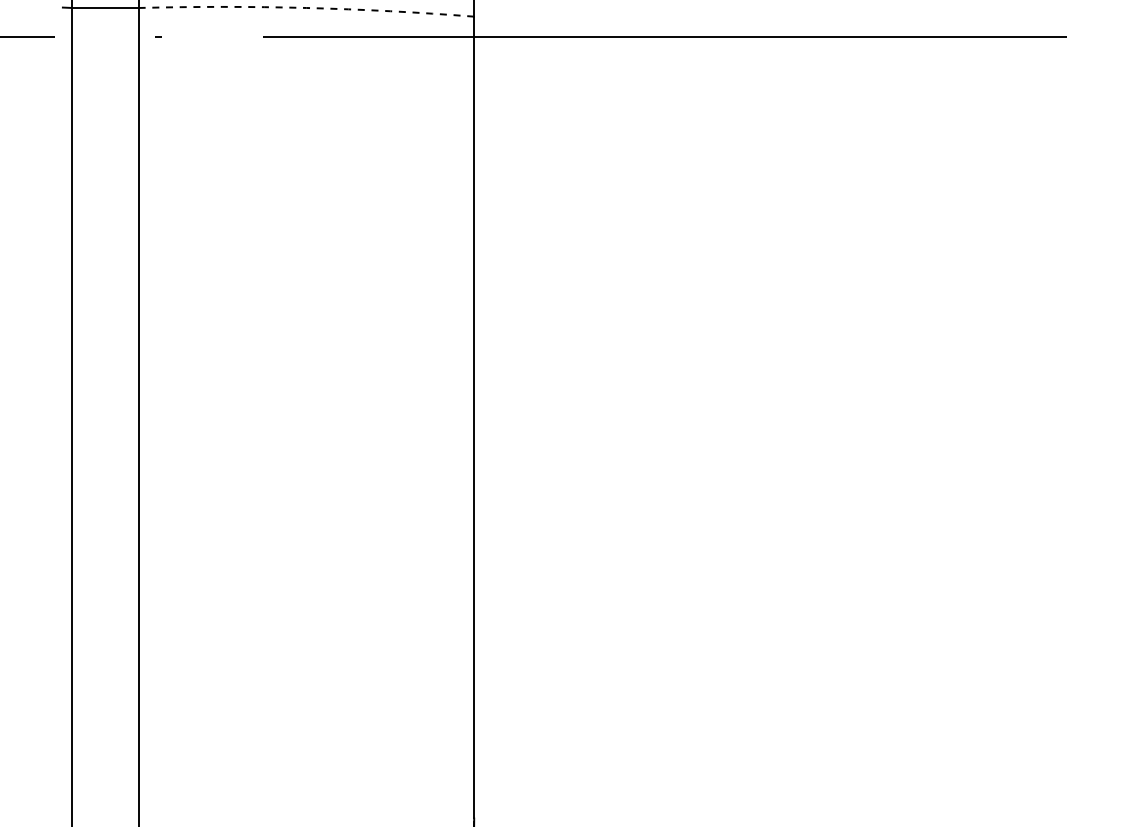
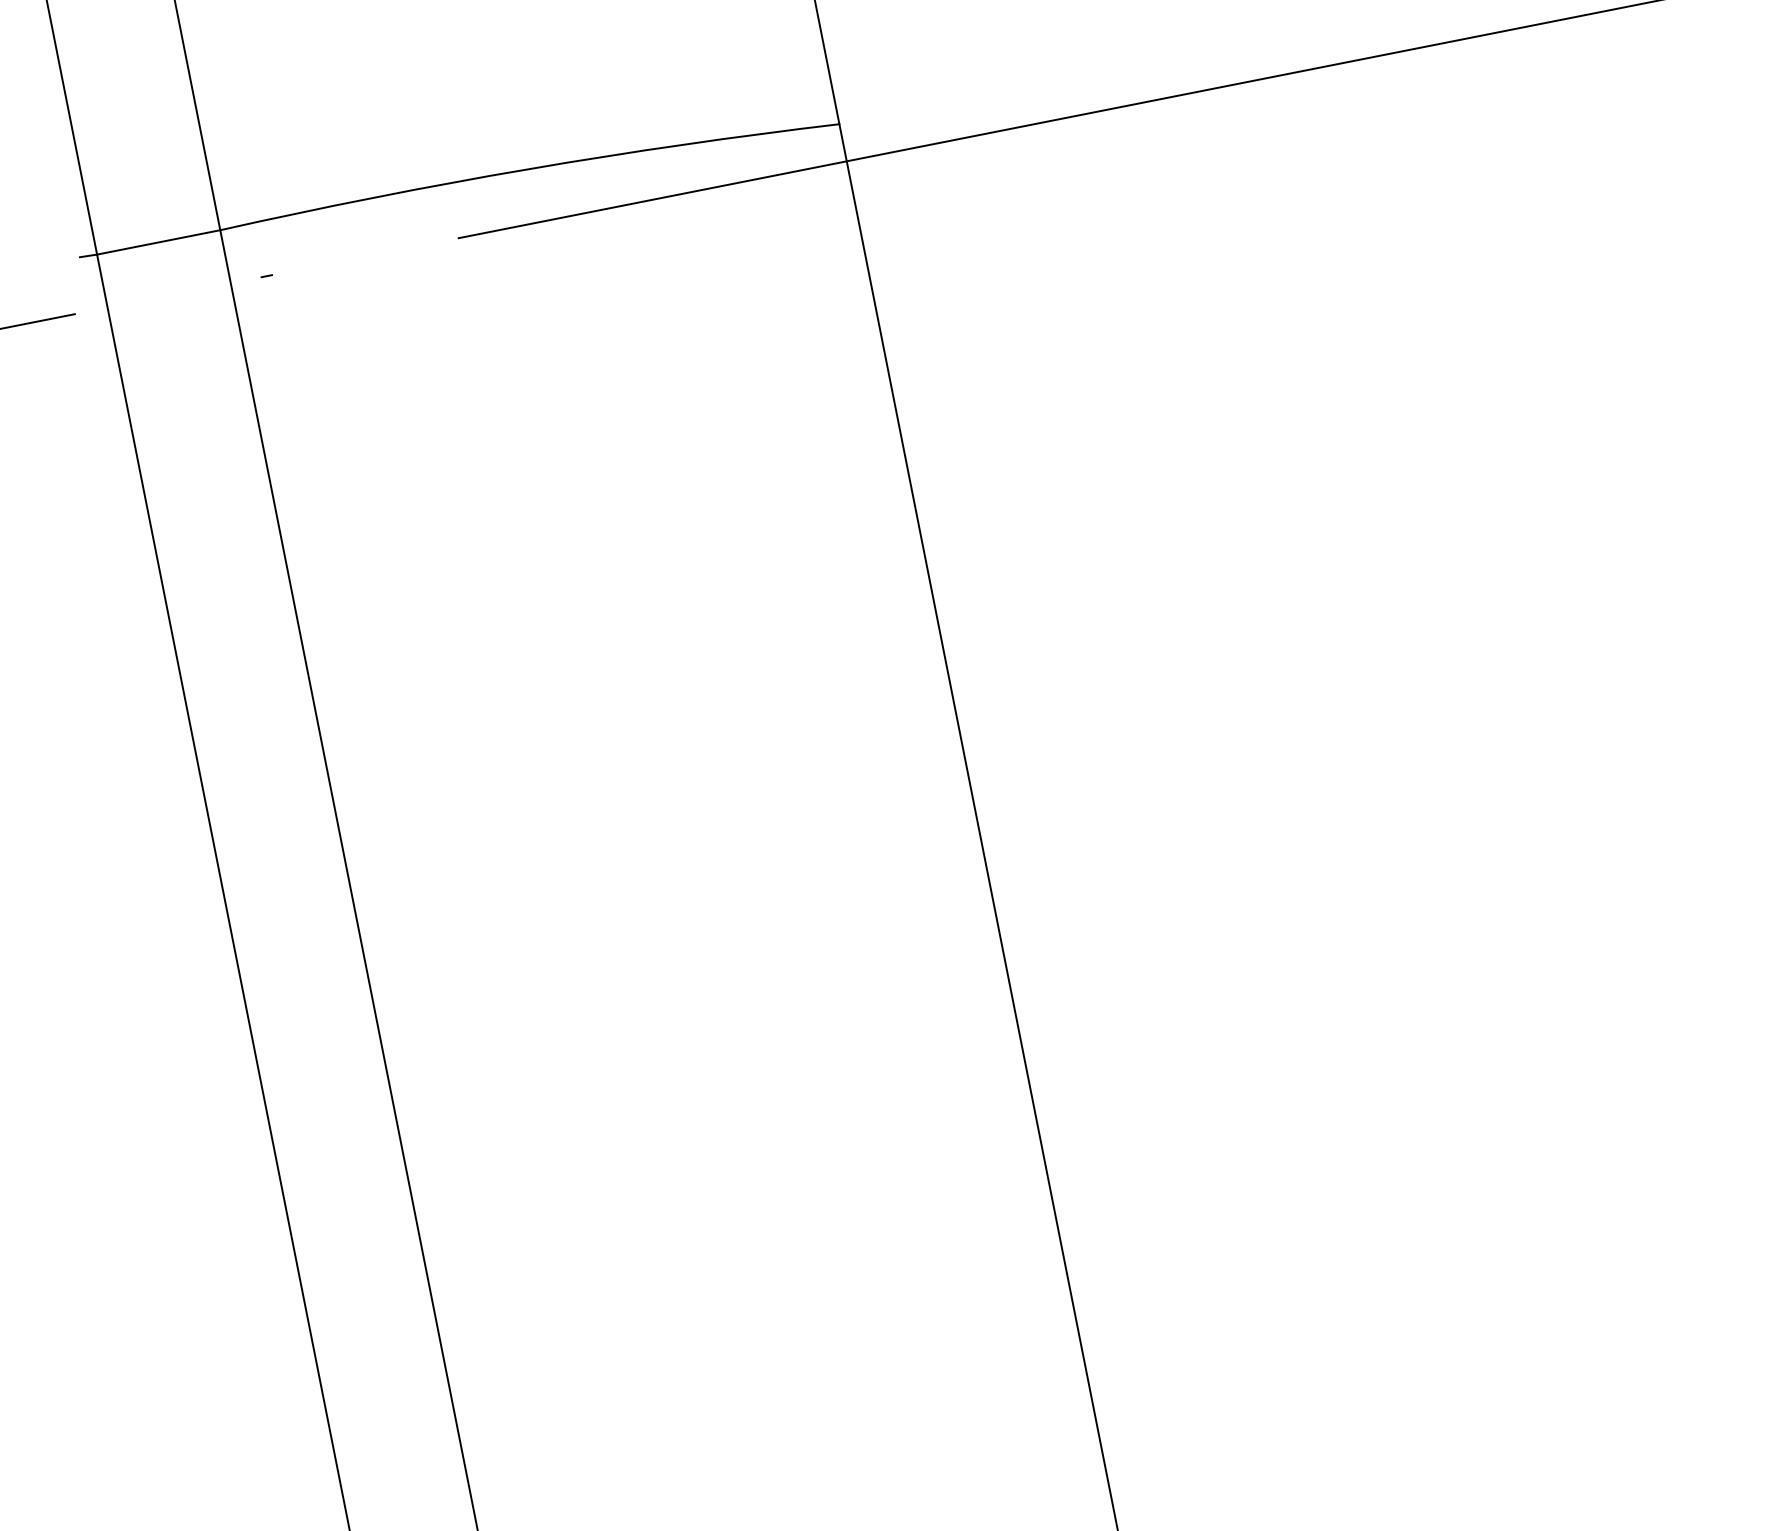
arc: (306, 8) -> (528, 170), dashed -> solid

